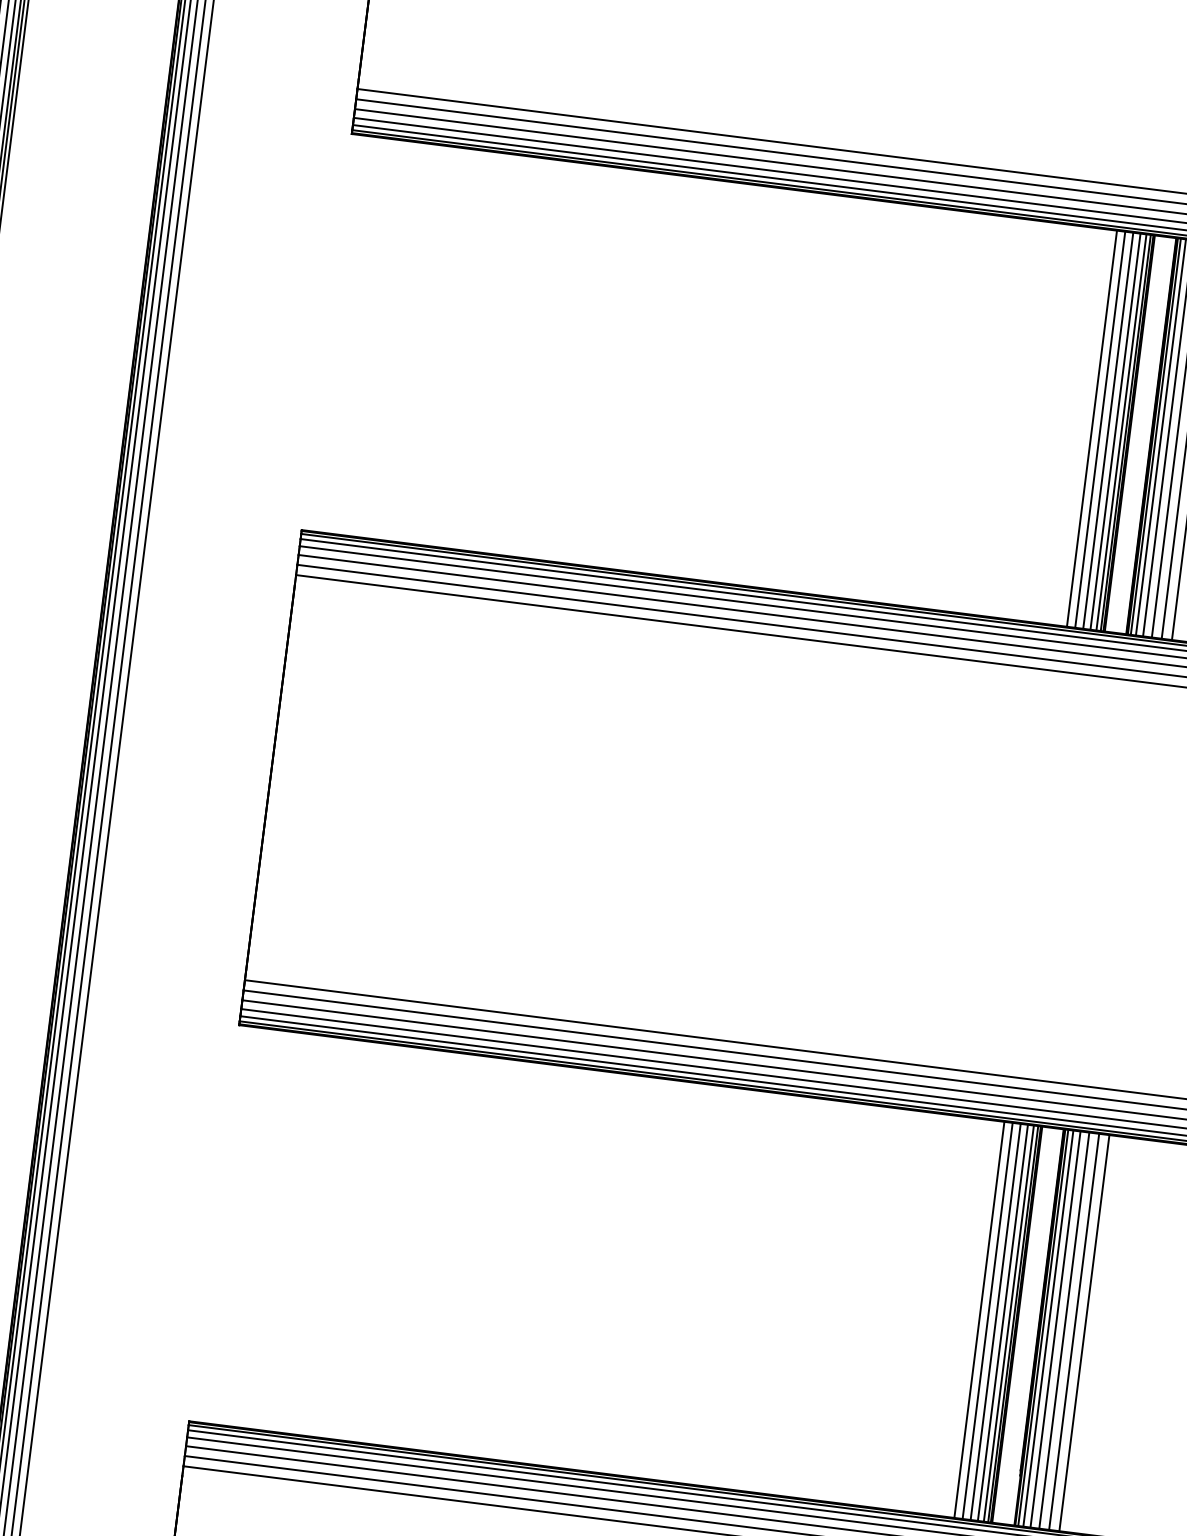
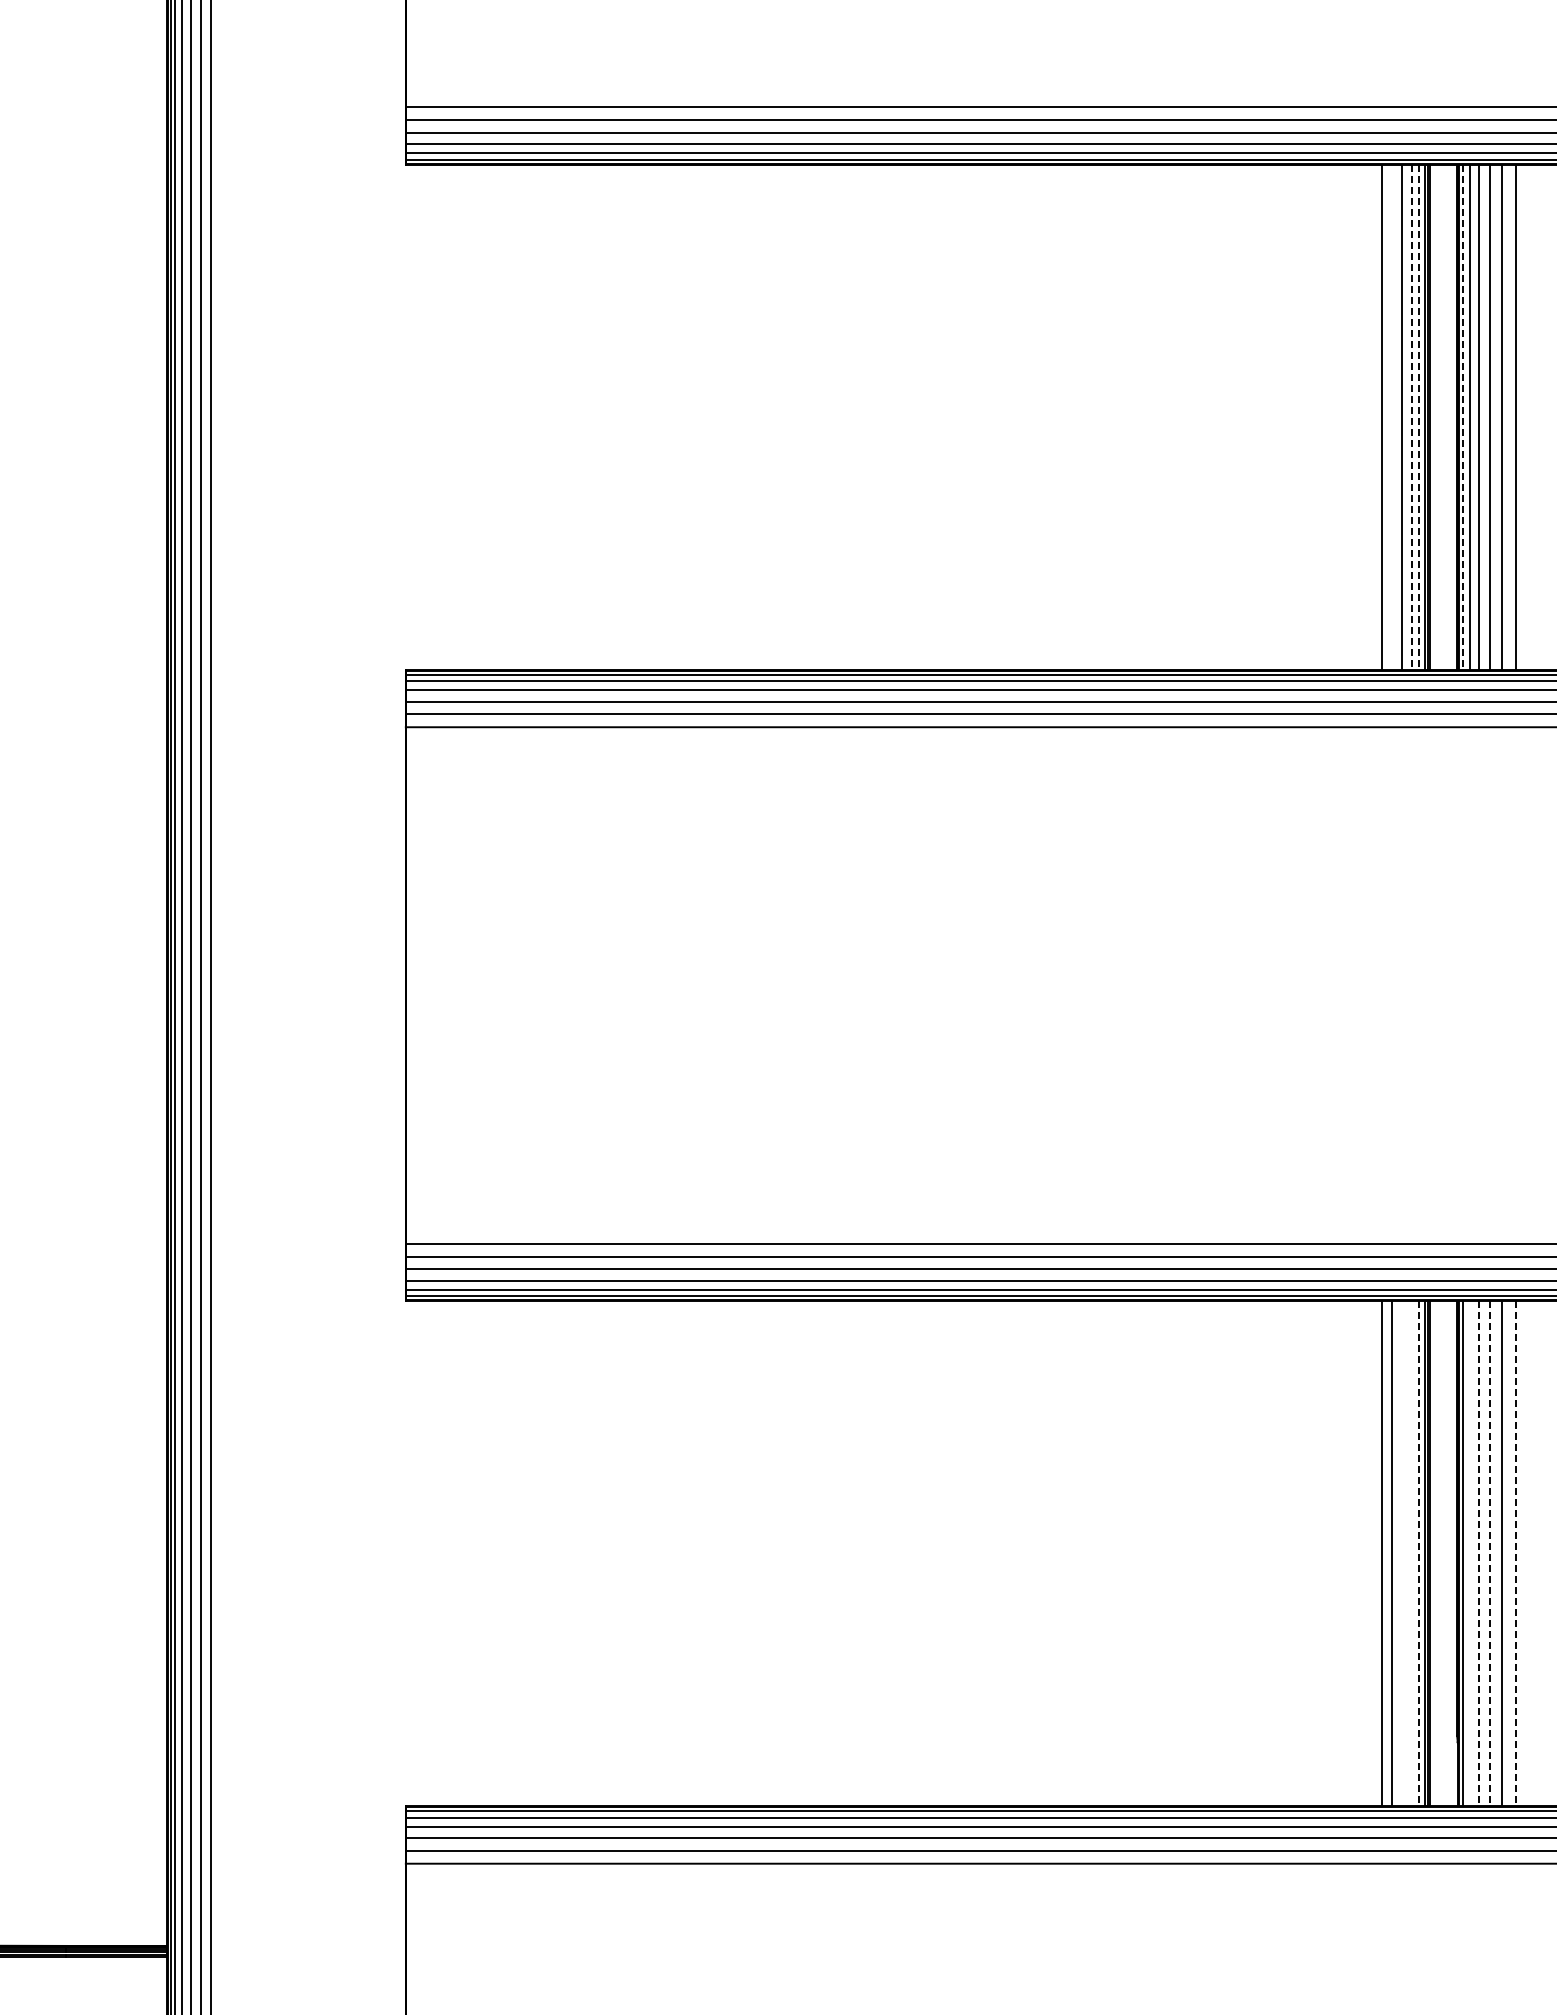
line: (1100, 429) -> (1392, 416), removed
line: (1115, 431) -> (1411, 417), solid -> dashed
line: (1121, 432) -> (1419, 417), solid -> dashed
line: (1156, 436) -> (1463, 417), solid -> dashed
line: (995, 1321) -> (1402, 1553), removed
line: (1002, 1322) -> (1411, 1553), removed
line: (1009, 1323) -> (1419, 1553), solid -> dashed
line: (1048, 1328) -> (1469, 1553), removed
line: (1055, 1329) -> (1478, 1553), solid -> dashed
line: (1064, 1330) -> (1489, 1553), solid -> dashed
line: (1084, 1332) -> (1515, 1553), solid -> dashed

